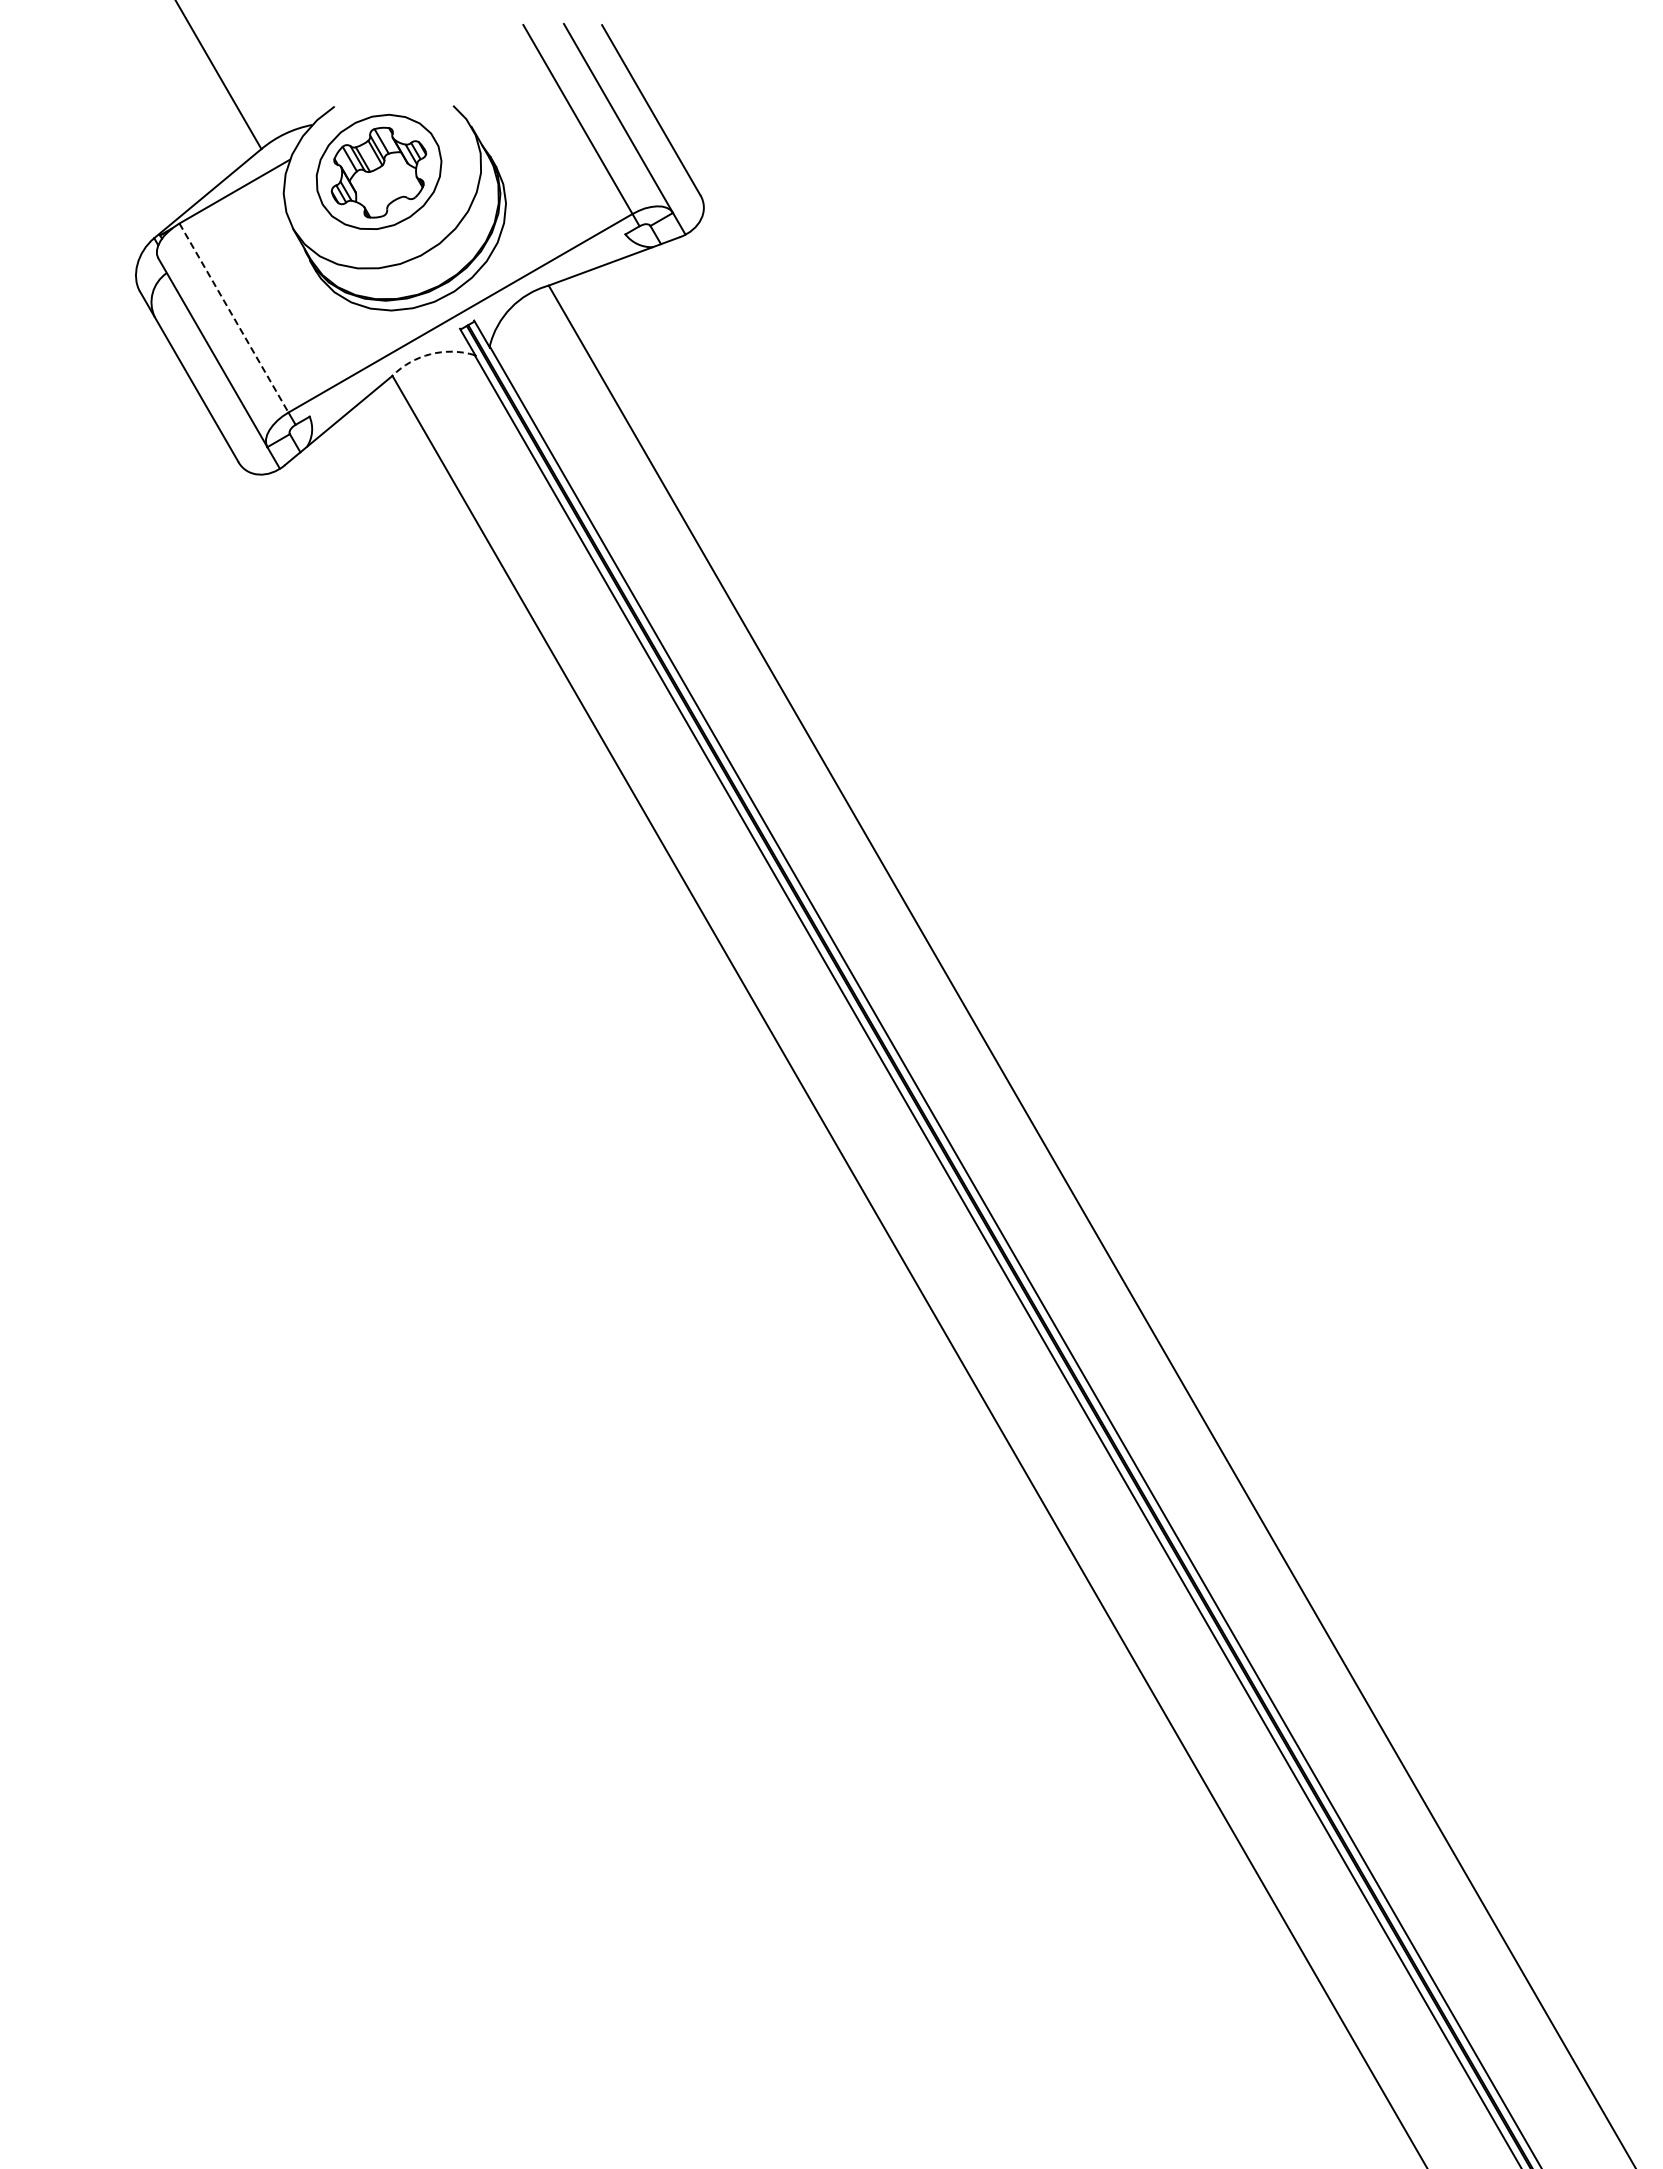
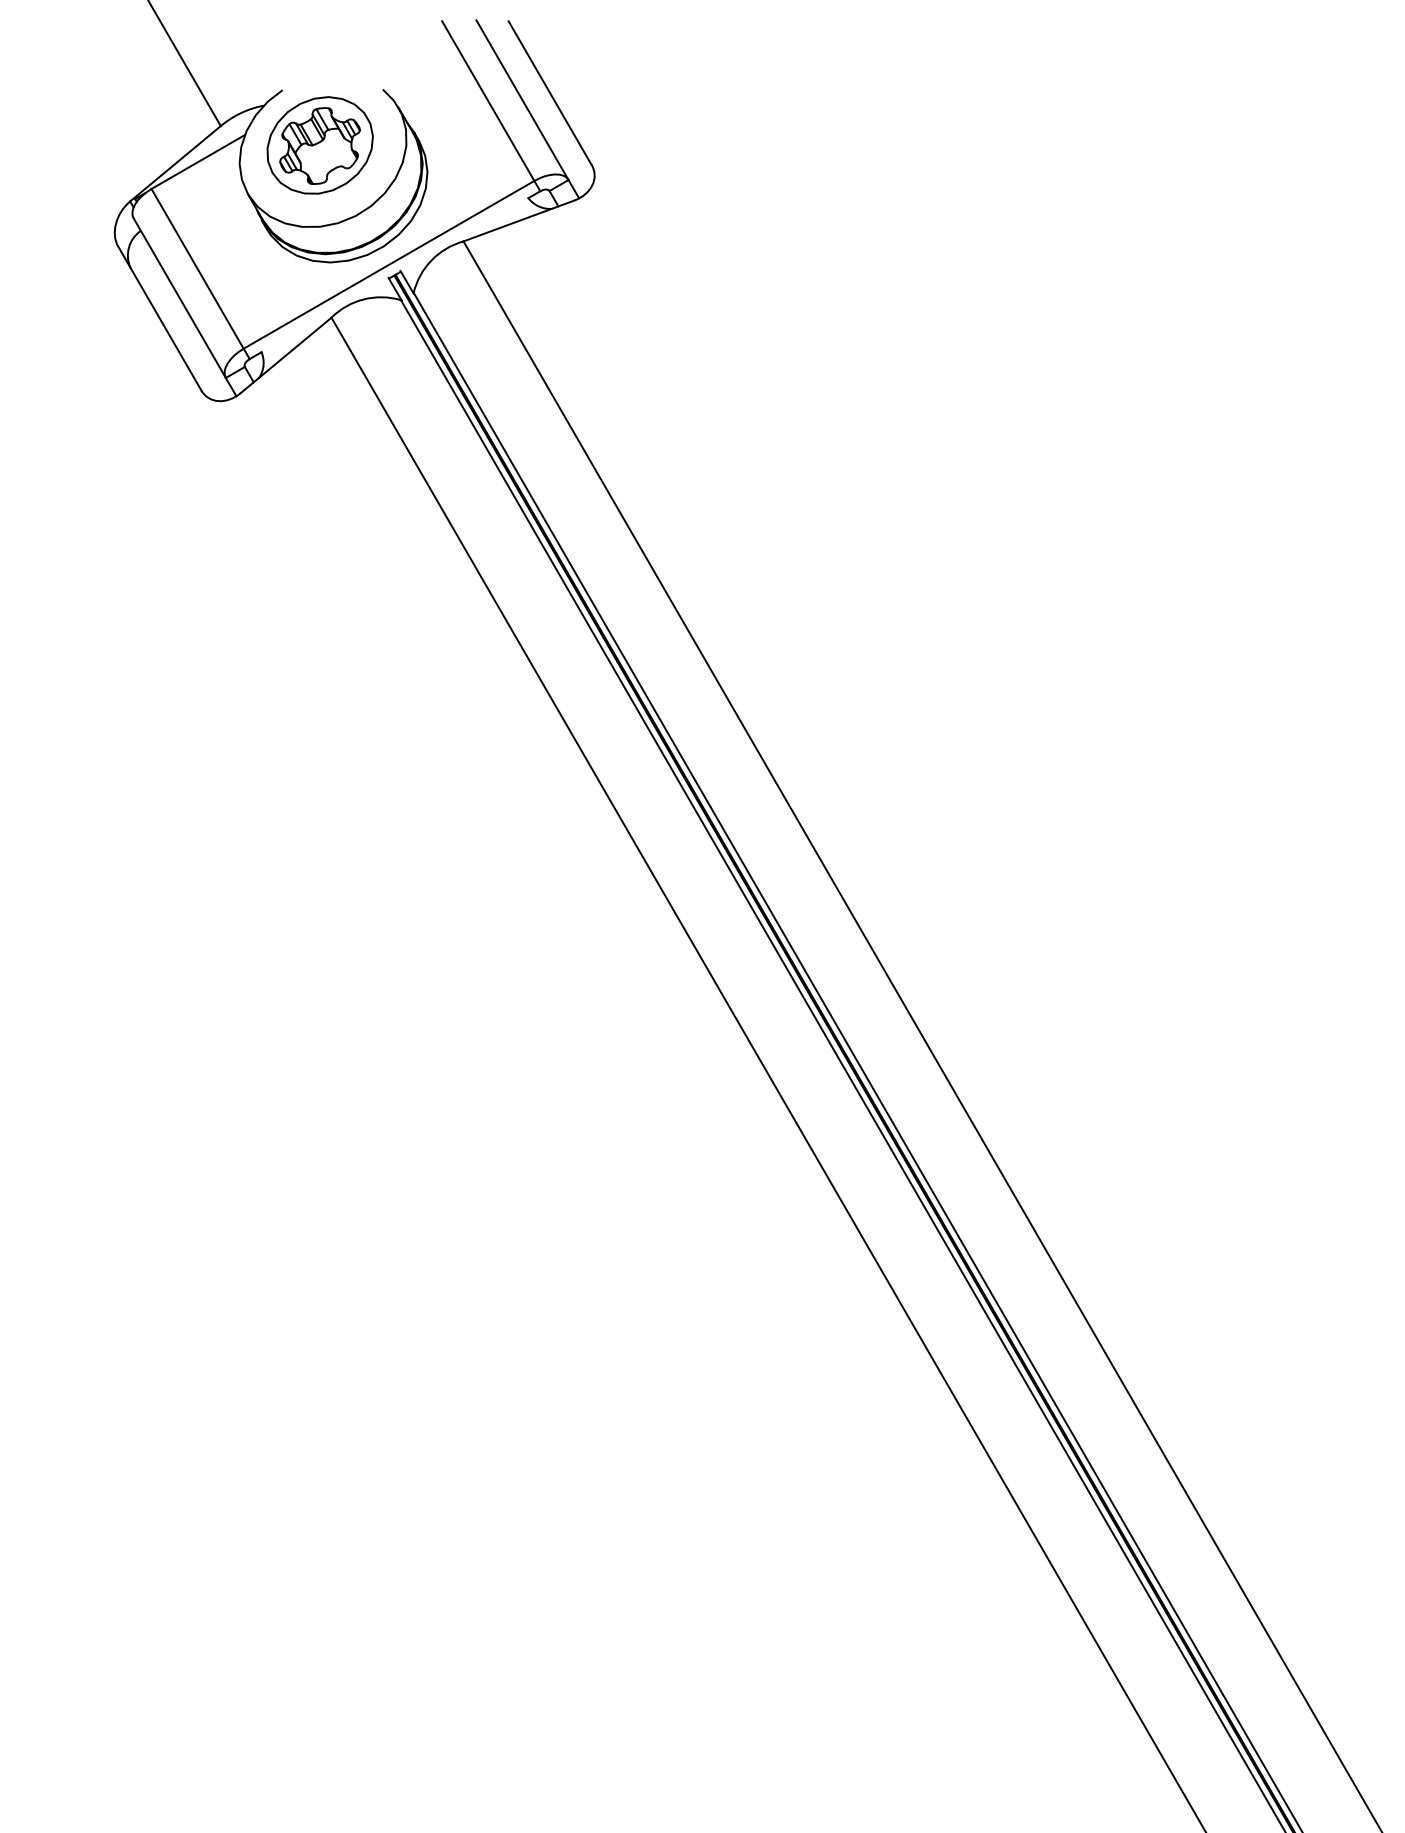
line: (234, 318) -> (198, 269), dashed -> solid
arc: (430, 354) -> (363, 299), dashed -> solid

